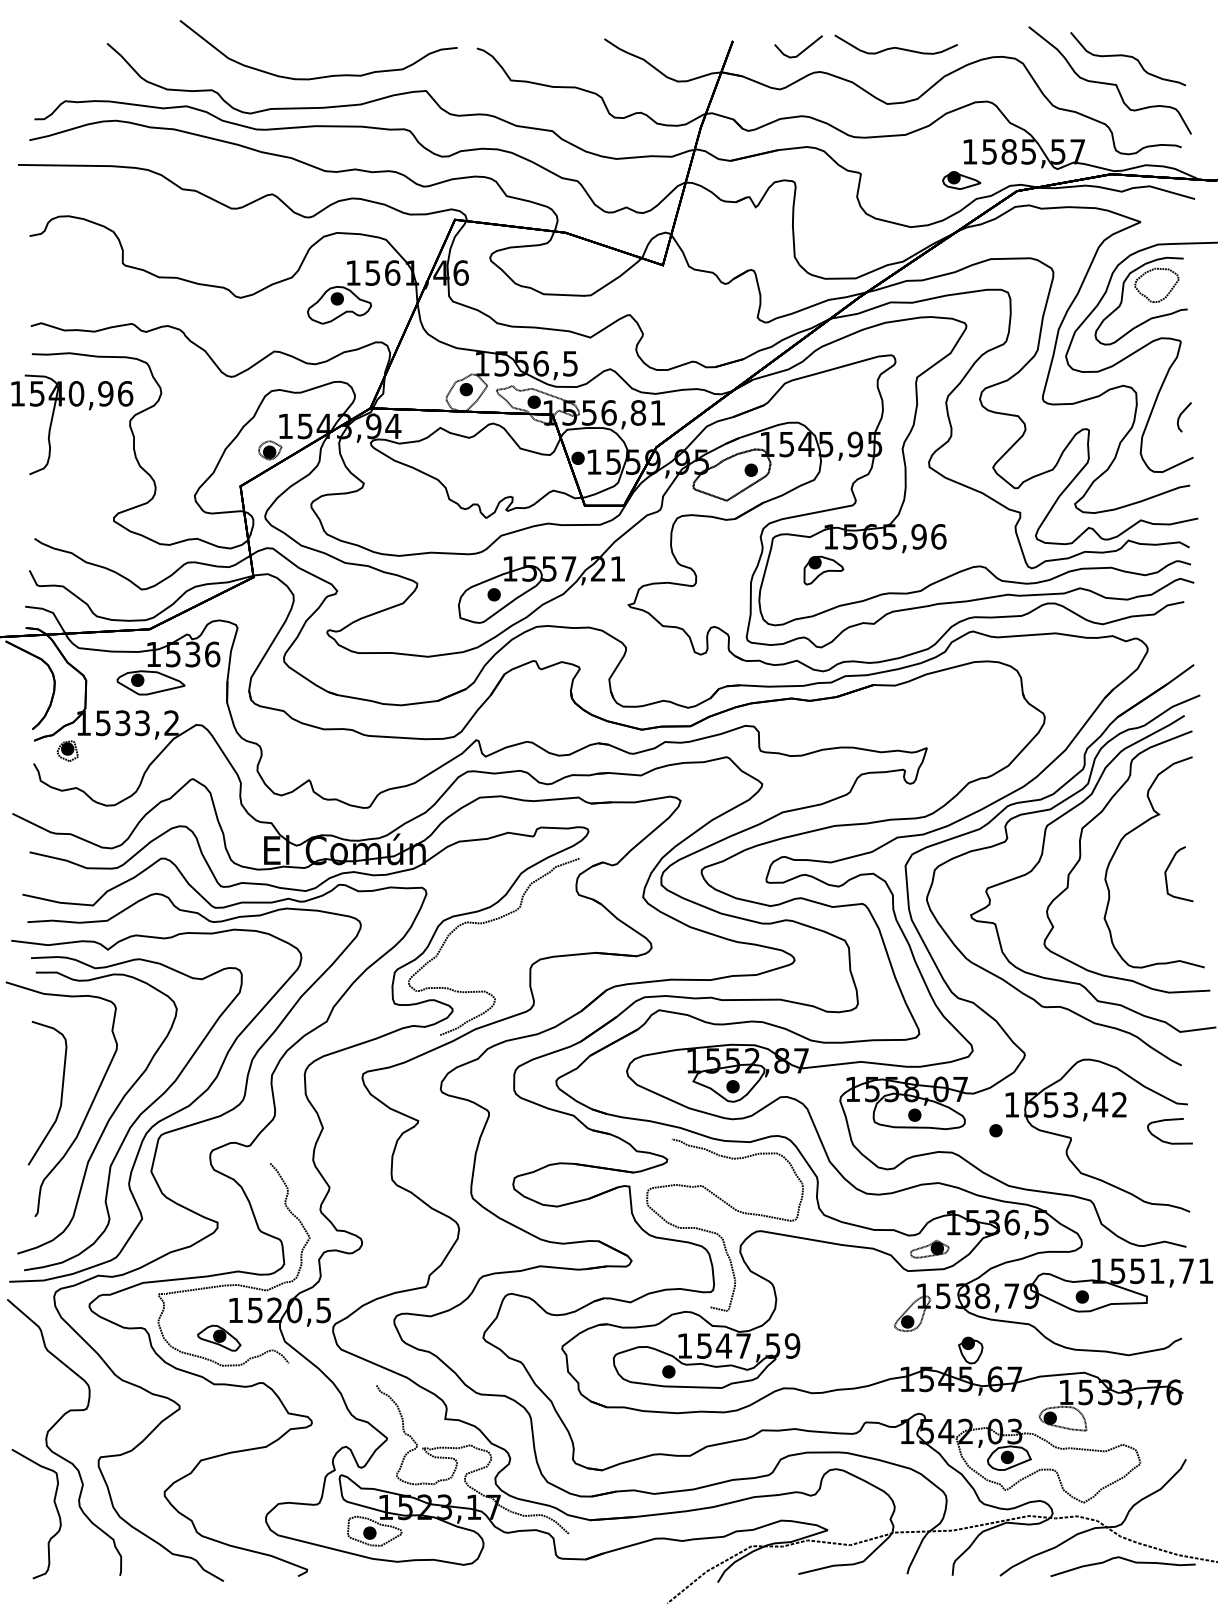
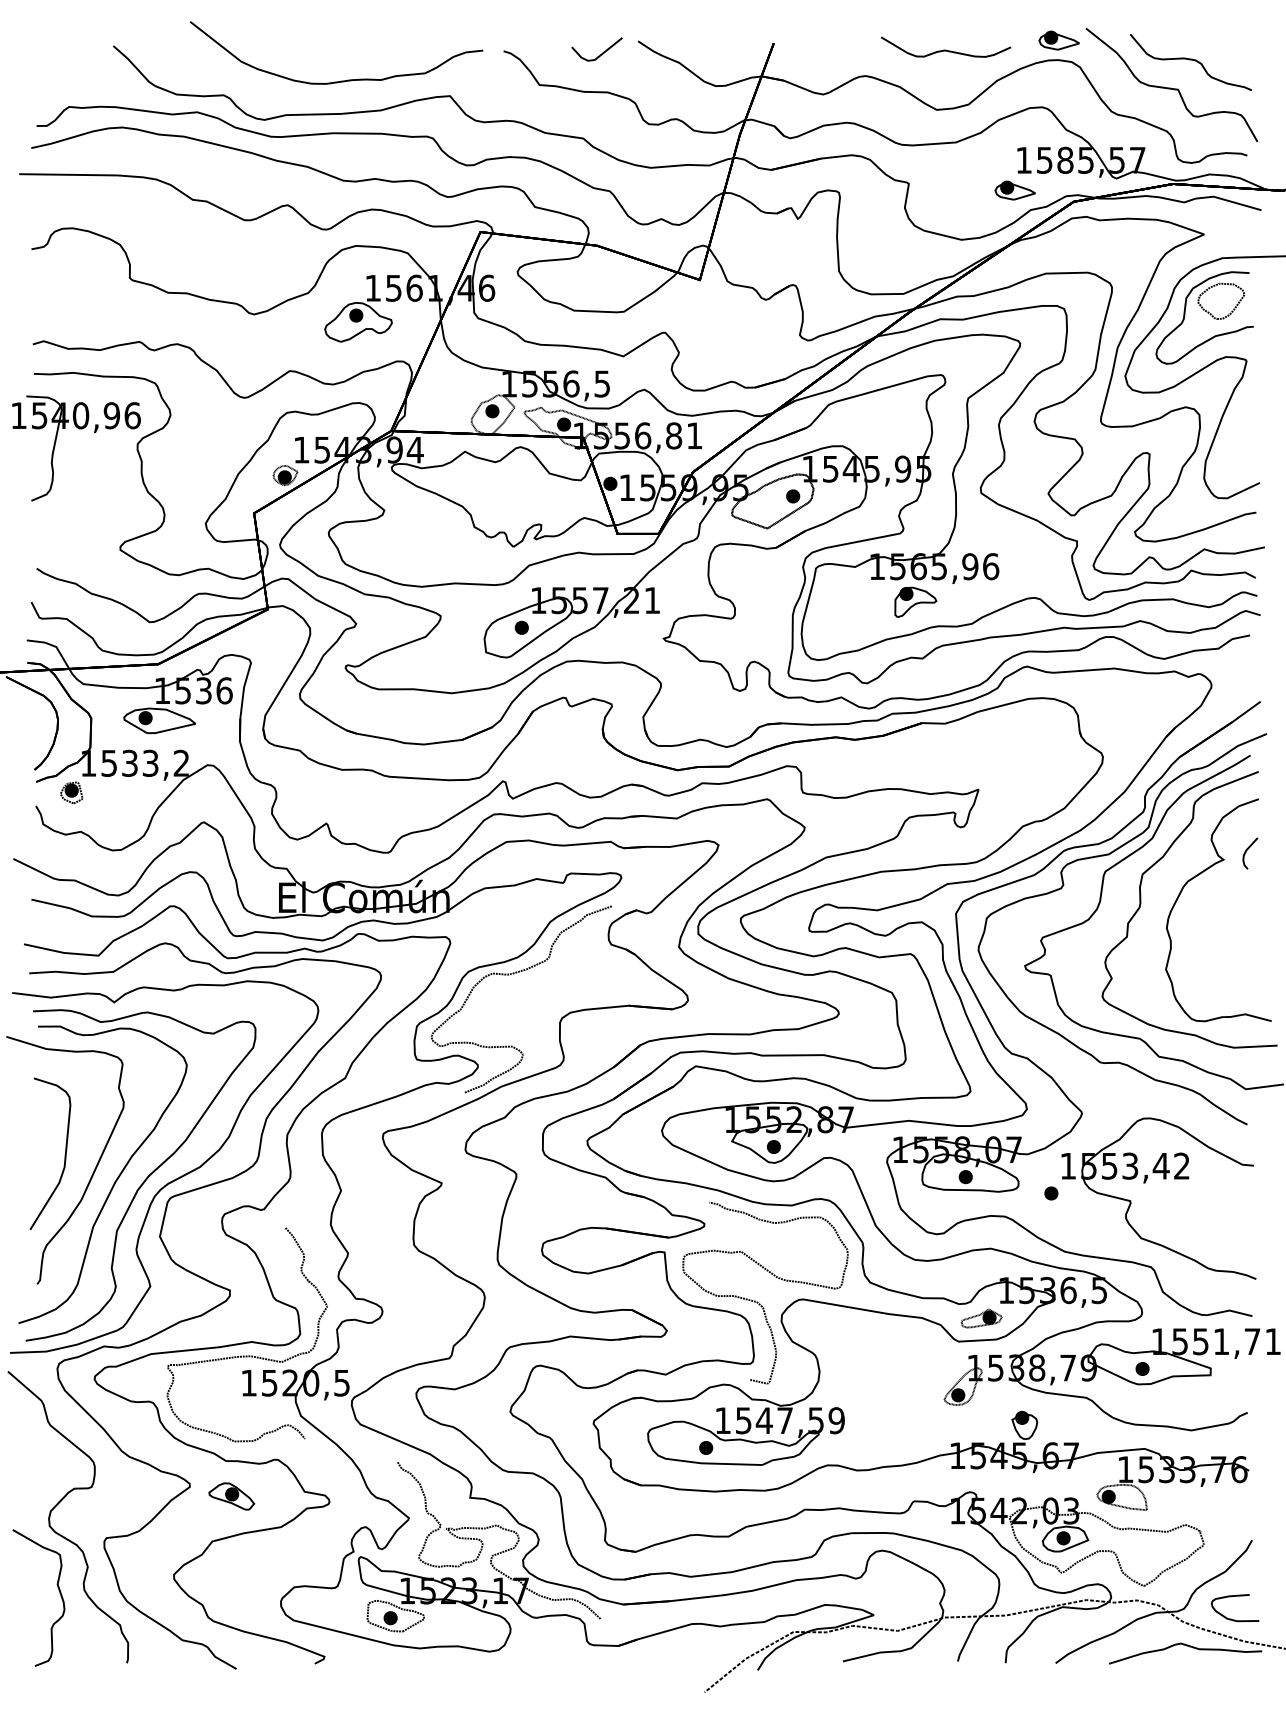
part: (1002, 38) -> (1058, 40), added
line: (799, 52) -> (598, 55), moved
curve: (1180, 416) -> (1246, 852), moved
part: (823, 569) -> (915, 601), moved
curve: (1169, 867) -> (1234, 915), removed
curve: (1166, 1141) -> (1231, 1618), moved
part: (219, 1338) -> (231, 1496), moved

